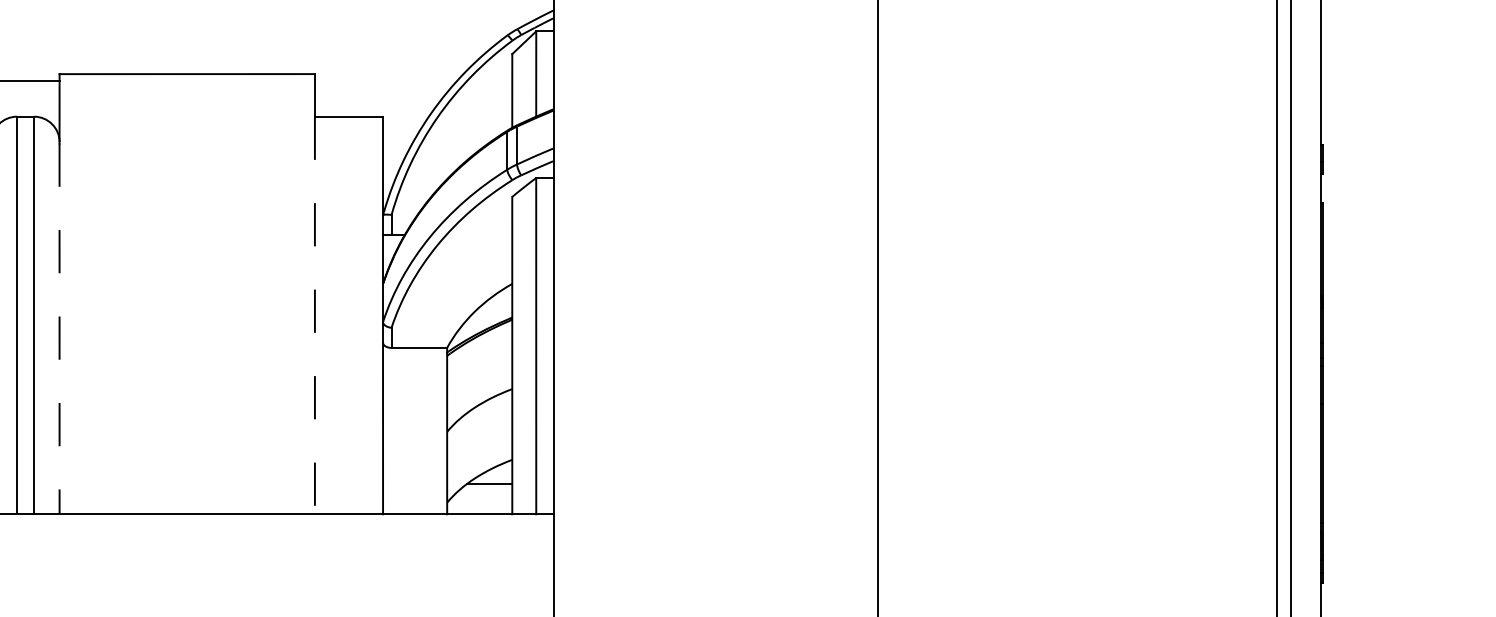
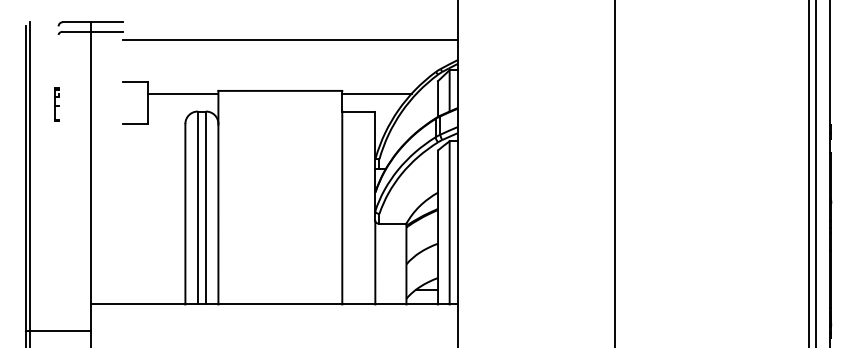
line: (385, 81) -> (376, 94), added
line: (315, 316) -> (342, 208), dashed -> solid
line: (59, 328) -> (218, 214), dashed -> solid

